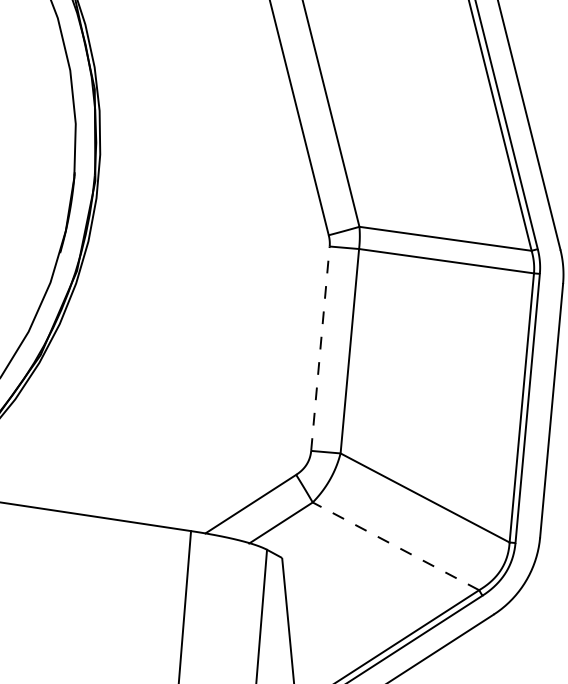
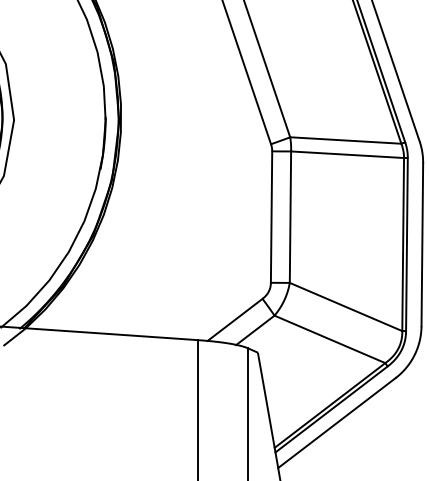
line: (320, 349) -> (271, 217), dashed -> solid
line: (395, 546) -> (329, 339), dashed -> solid

